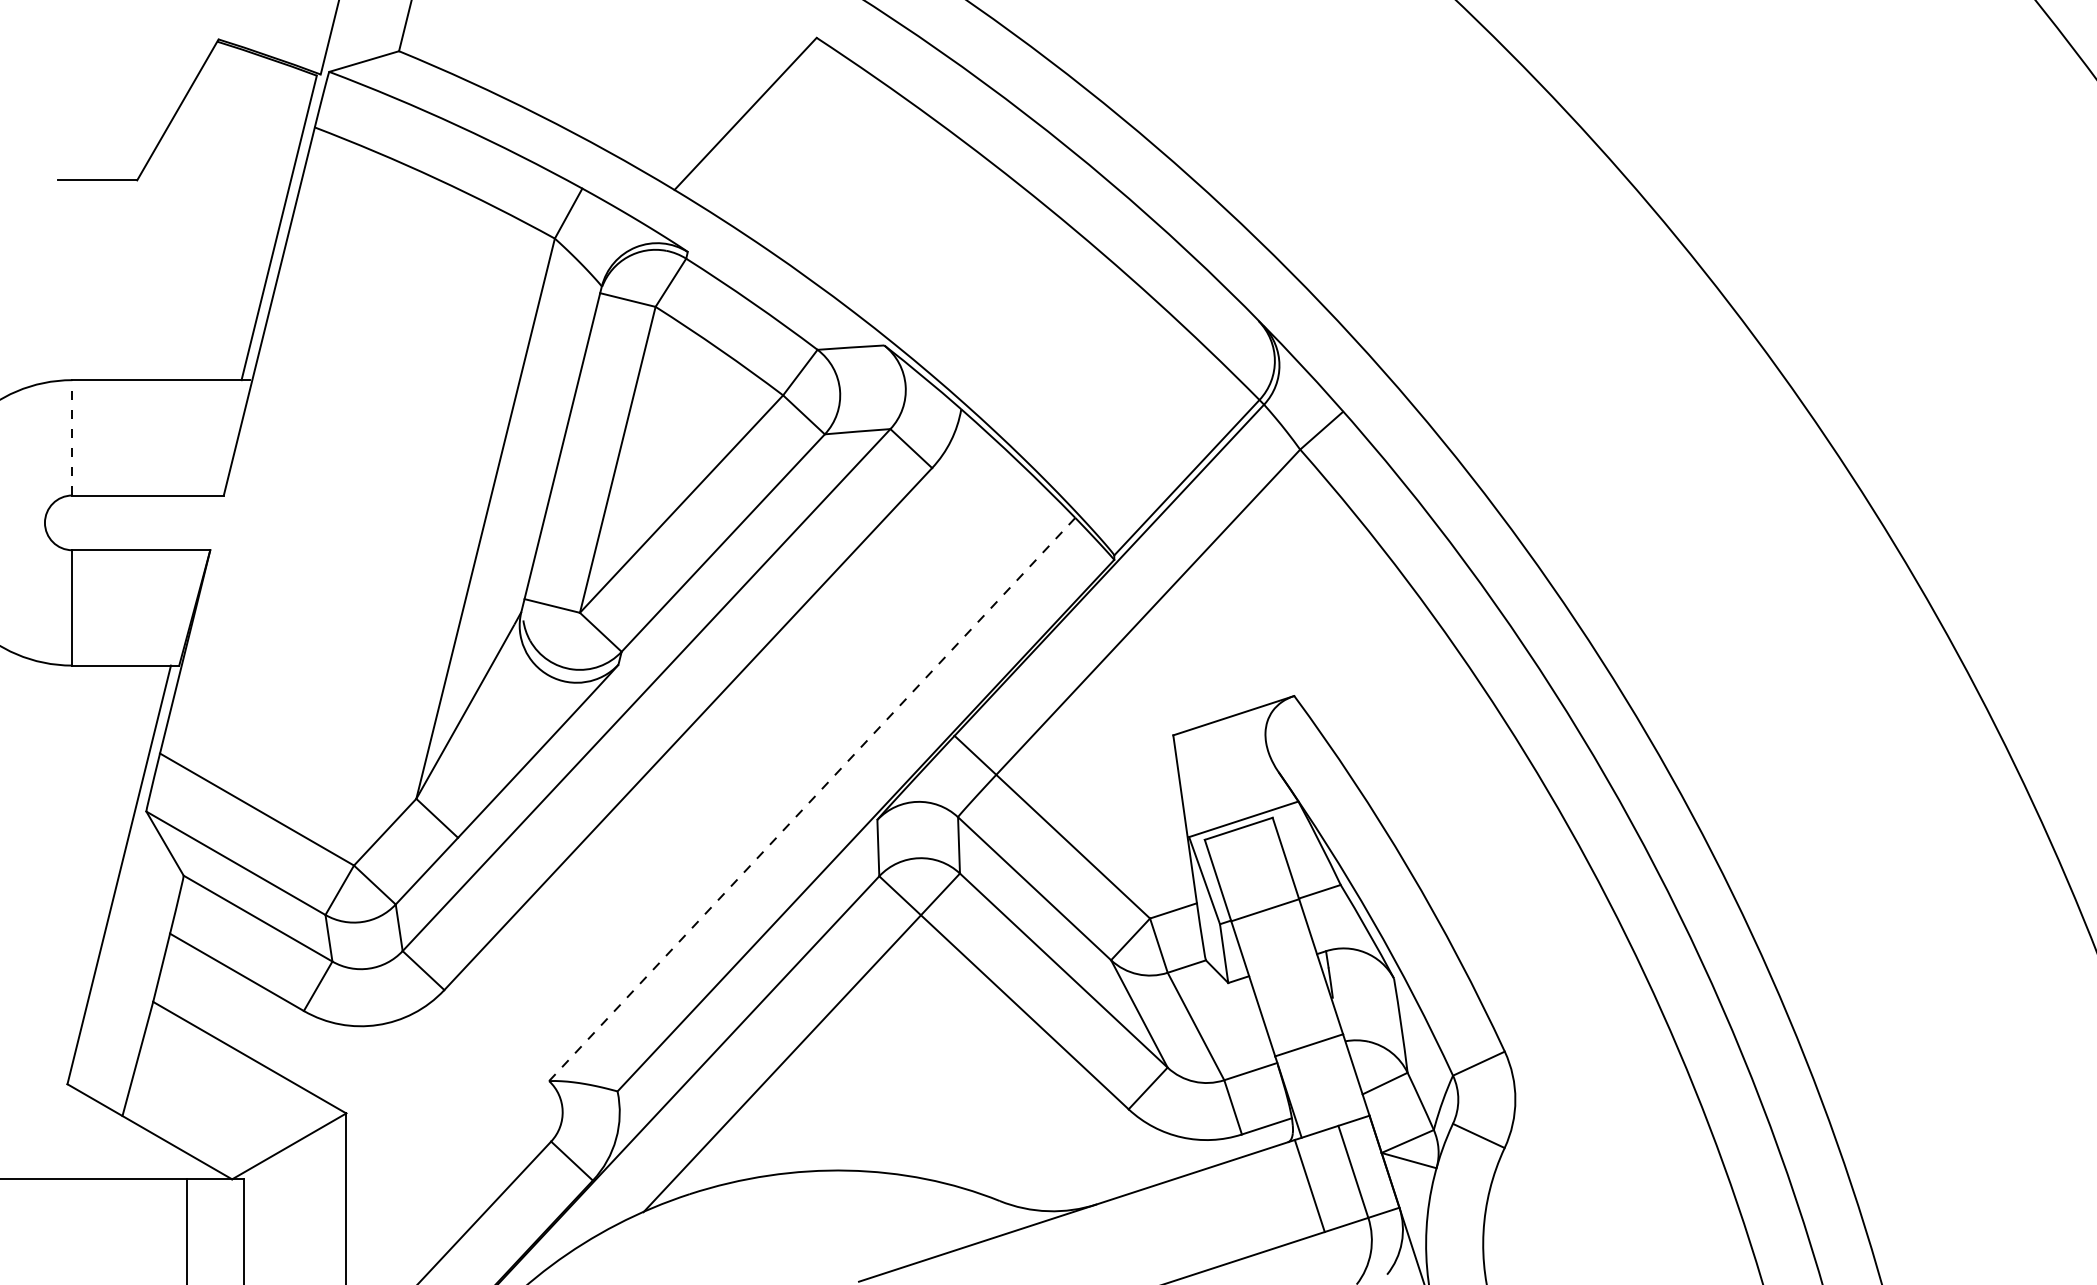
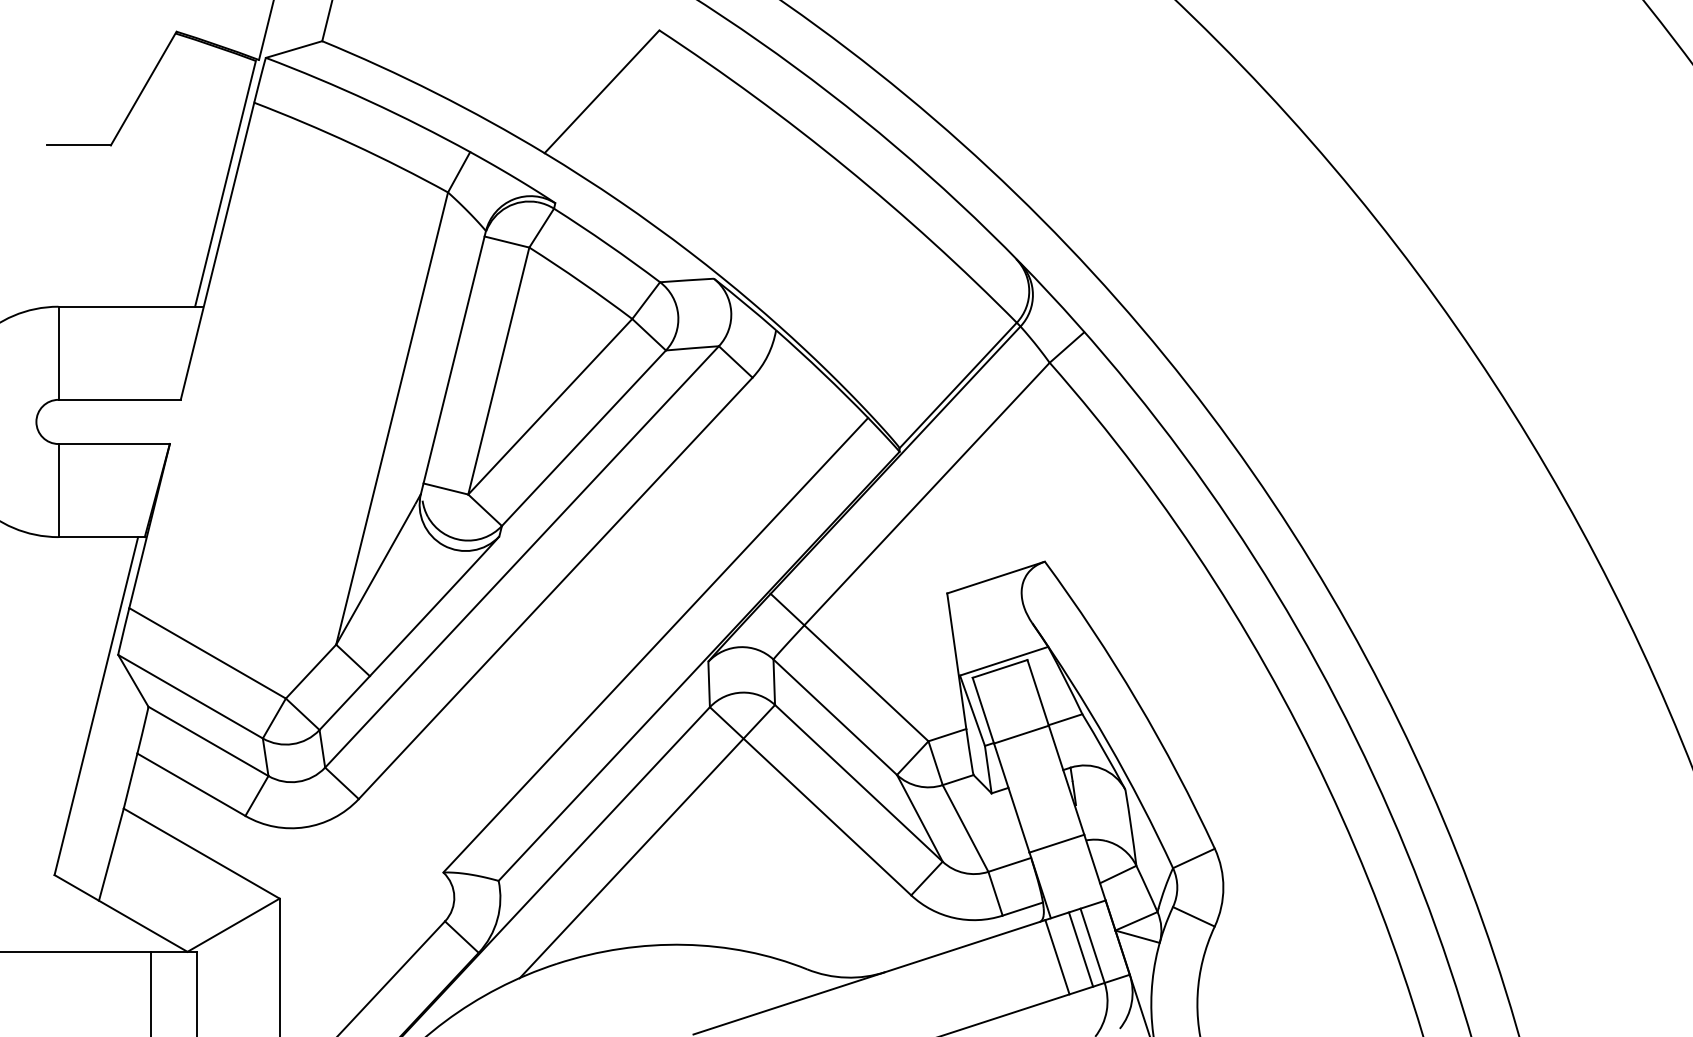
line: (72, 438) -> (58, 353), dashed -> solid
line: (813, 798) -> (656, 644), dashed -> solid
line: (1338, 1176) -> (1080, 949), added

